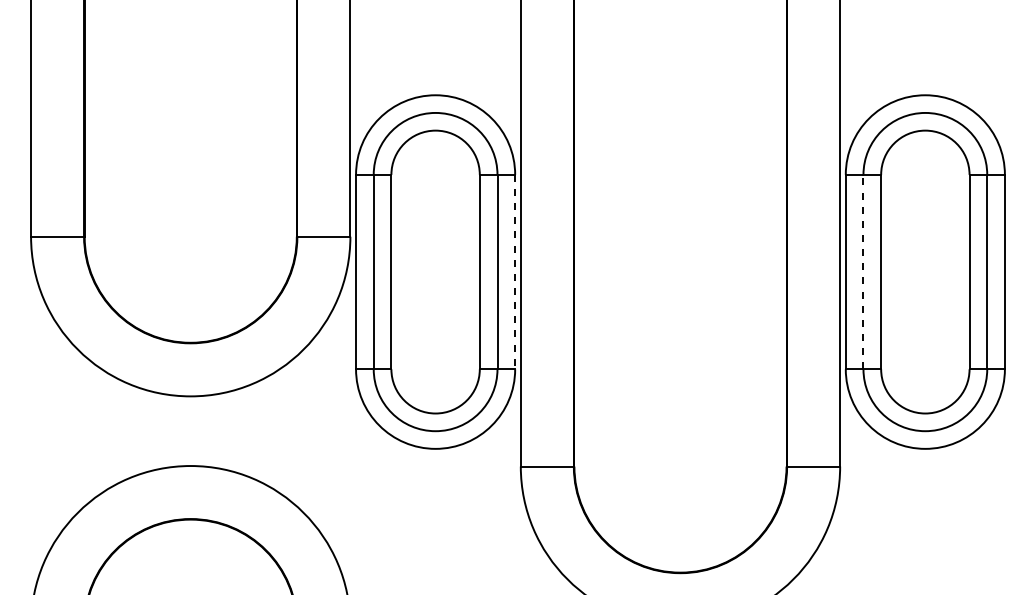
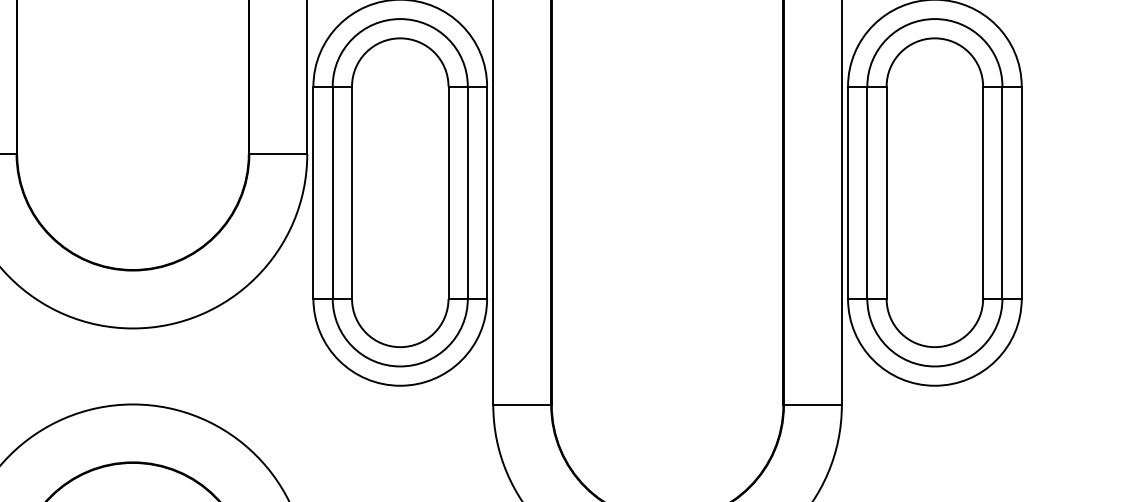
line: (863, 271) -> (867, 192), dashed -> solid
line: (515, 272) -> (487, 193), dashed -> solid

